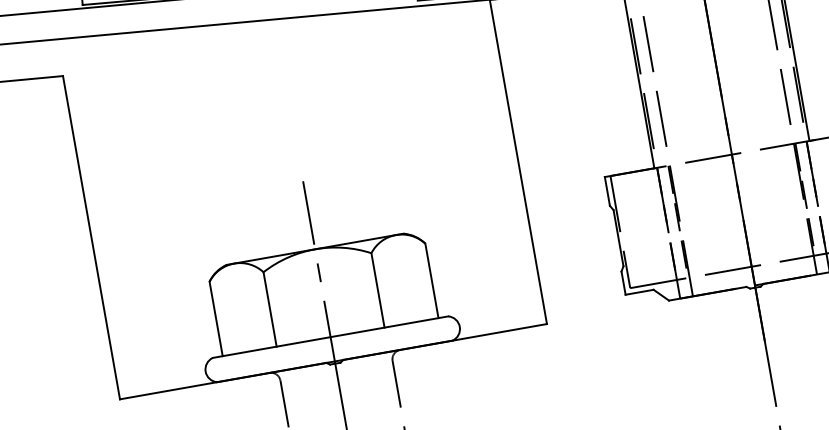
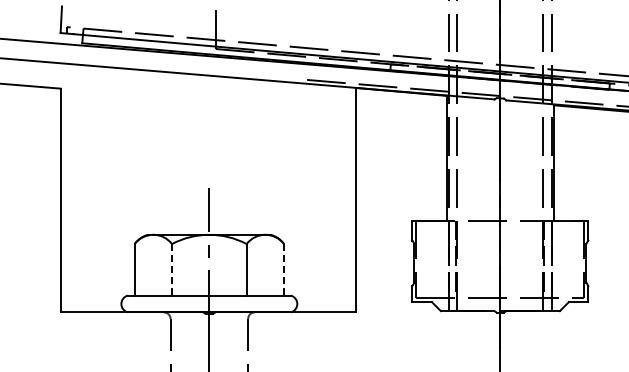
line: (432, 280) -> (284, 269), solid -> dashed
line: (270, 308) -> (172, 269), solid -> dashed

